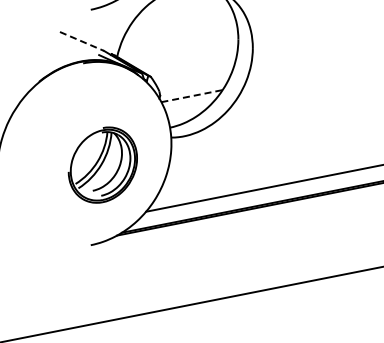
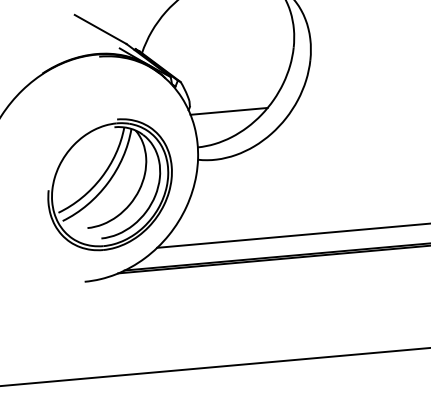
line: (81, 41) -> (100, 29), dashed -> solid
line: (192, 96) -> (229, 111), dashed -> solid
part: (102, 164) -> (109, 183), size x1.43

